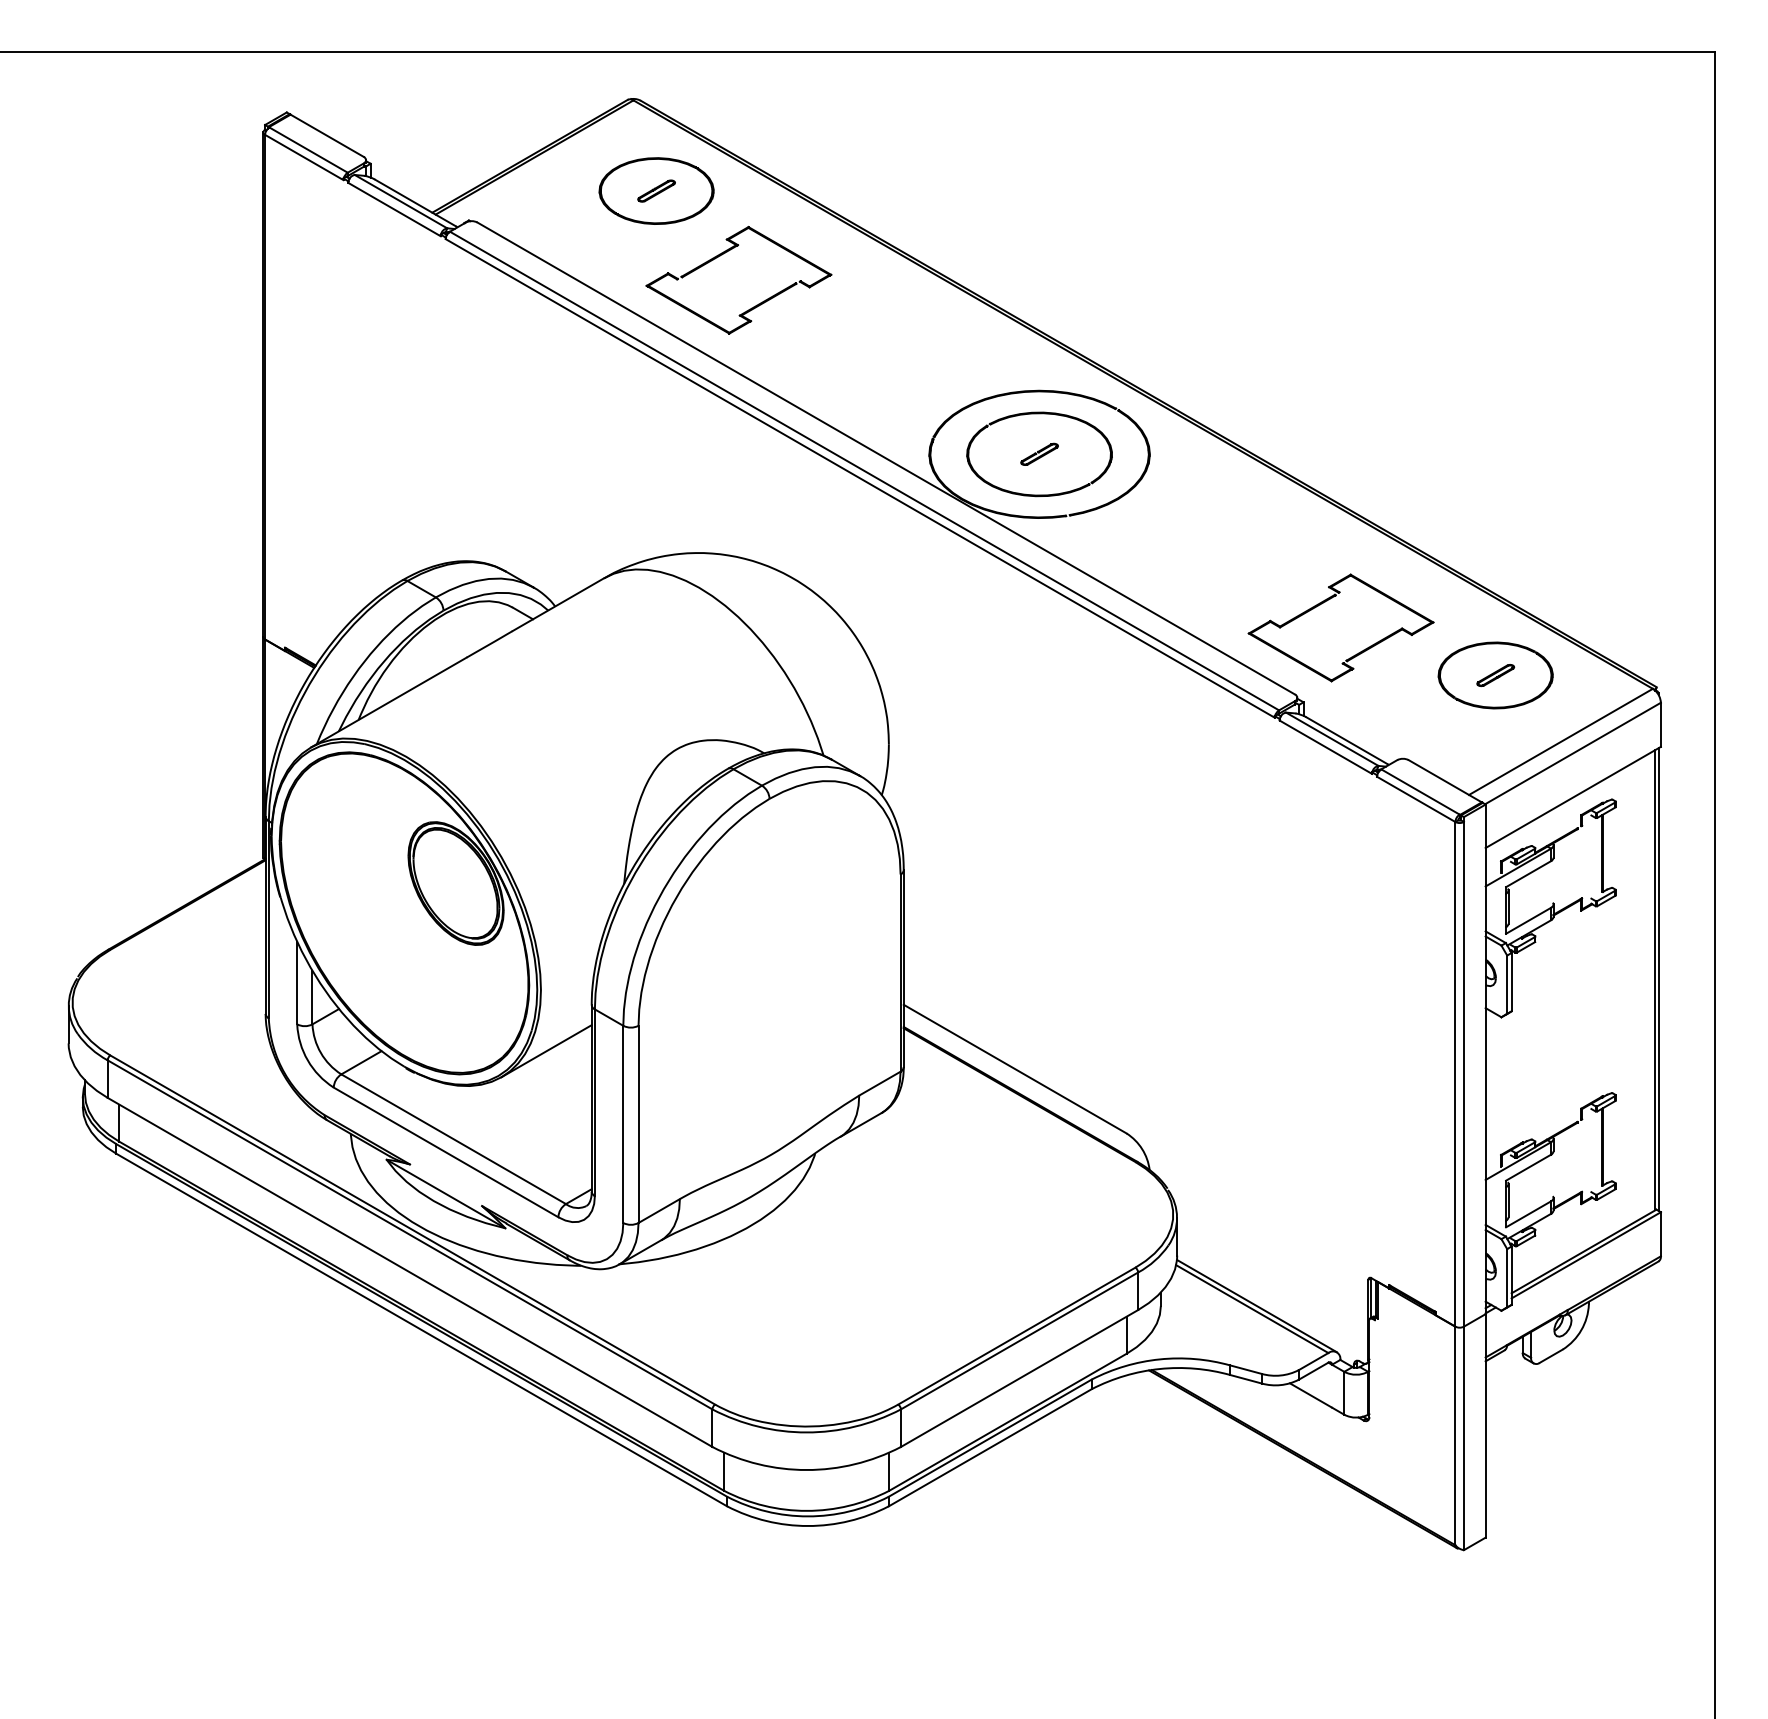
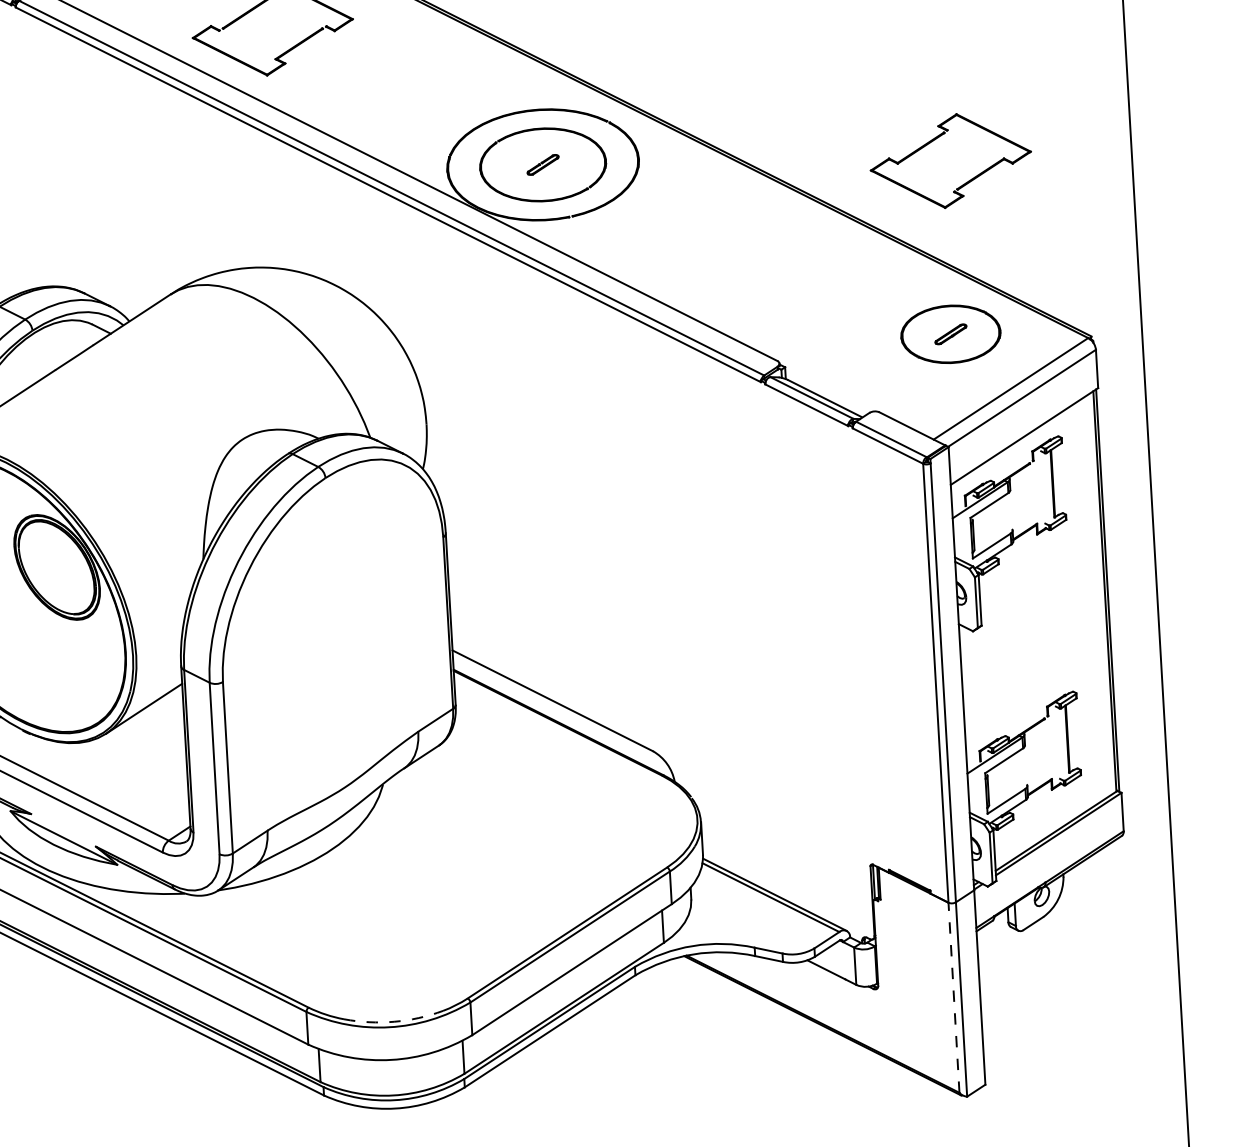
part: (1340, 627) -> (950, 160), moved
arc: (812, 1426) -> (394, 1021), solid -> dashed
line: (1455, 1435) -> (954, 997), solid -> dashed

